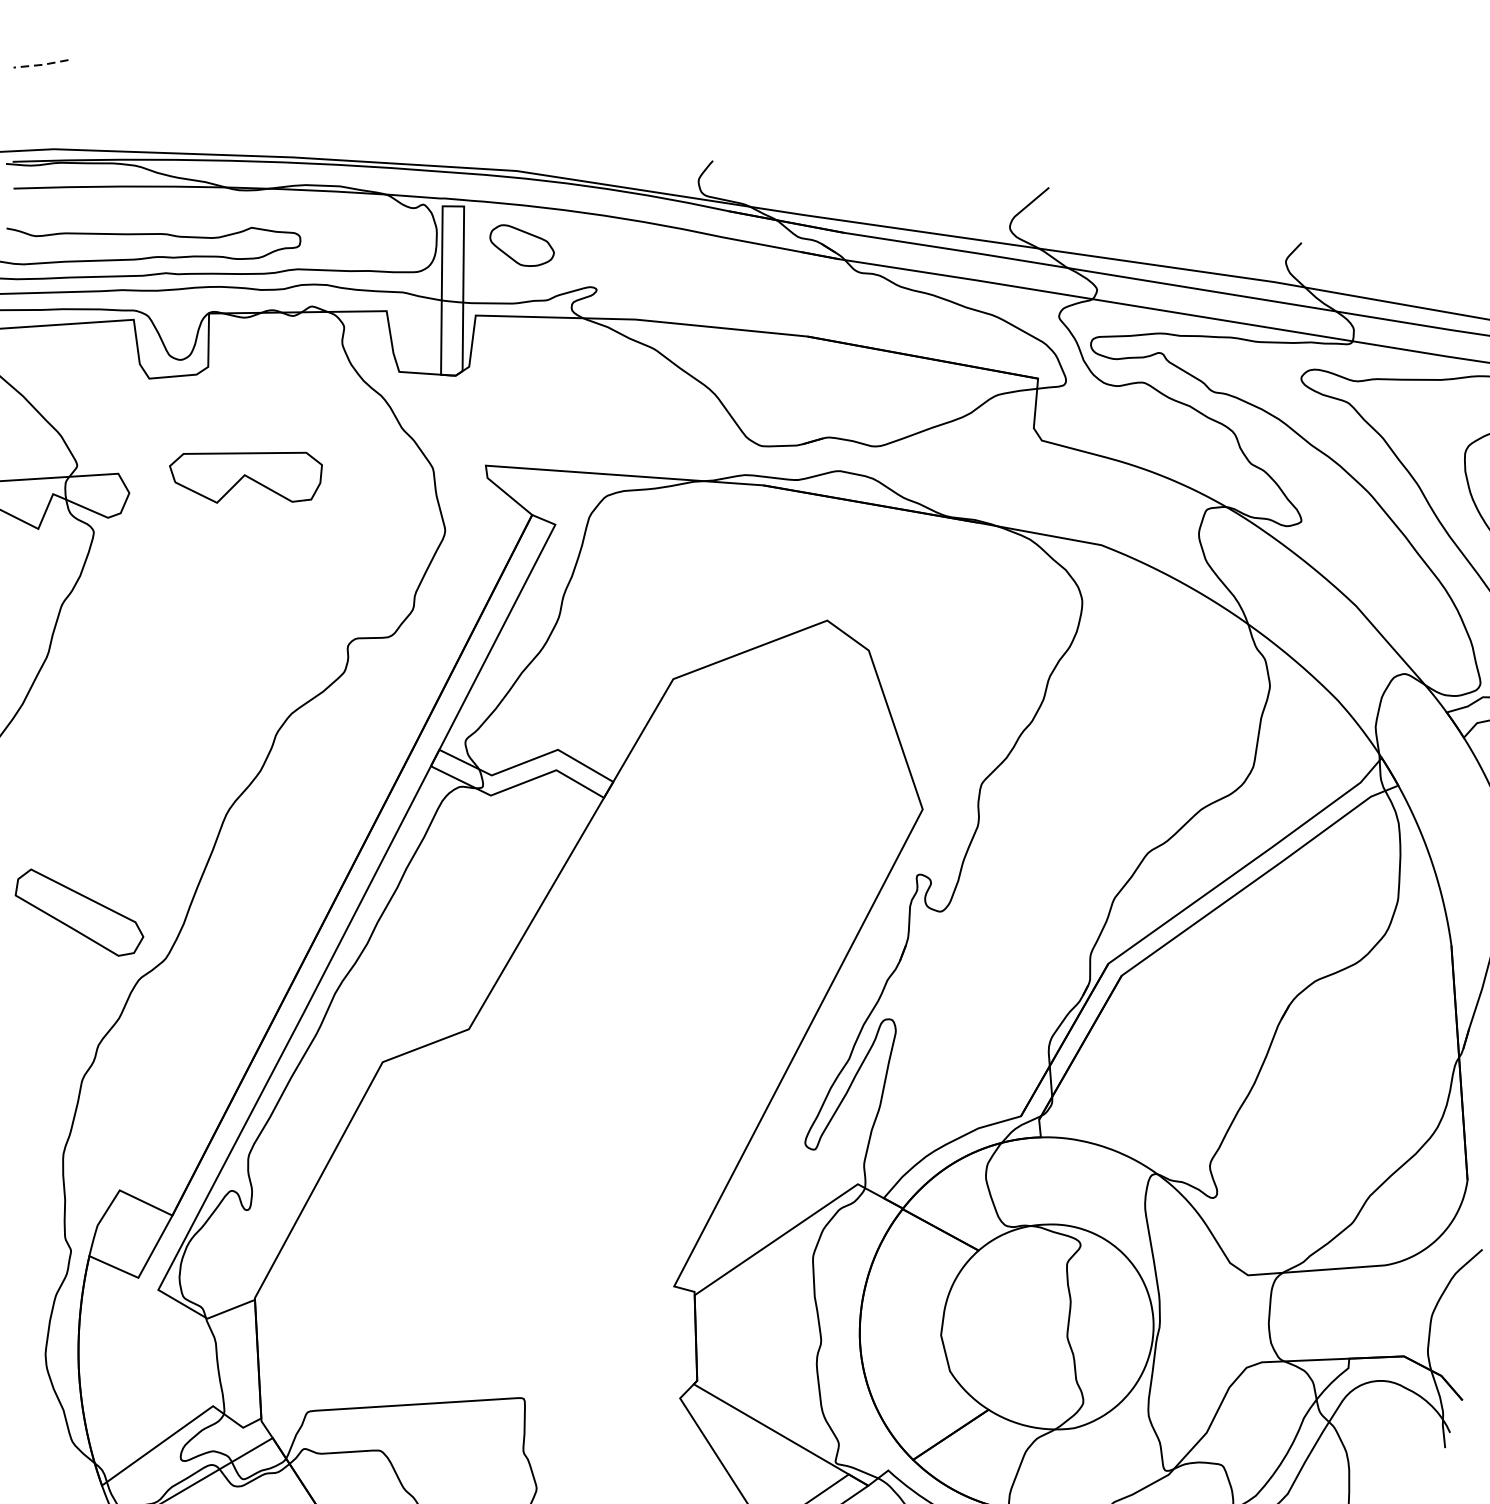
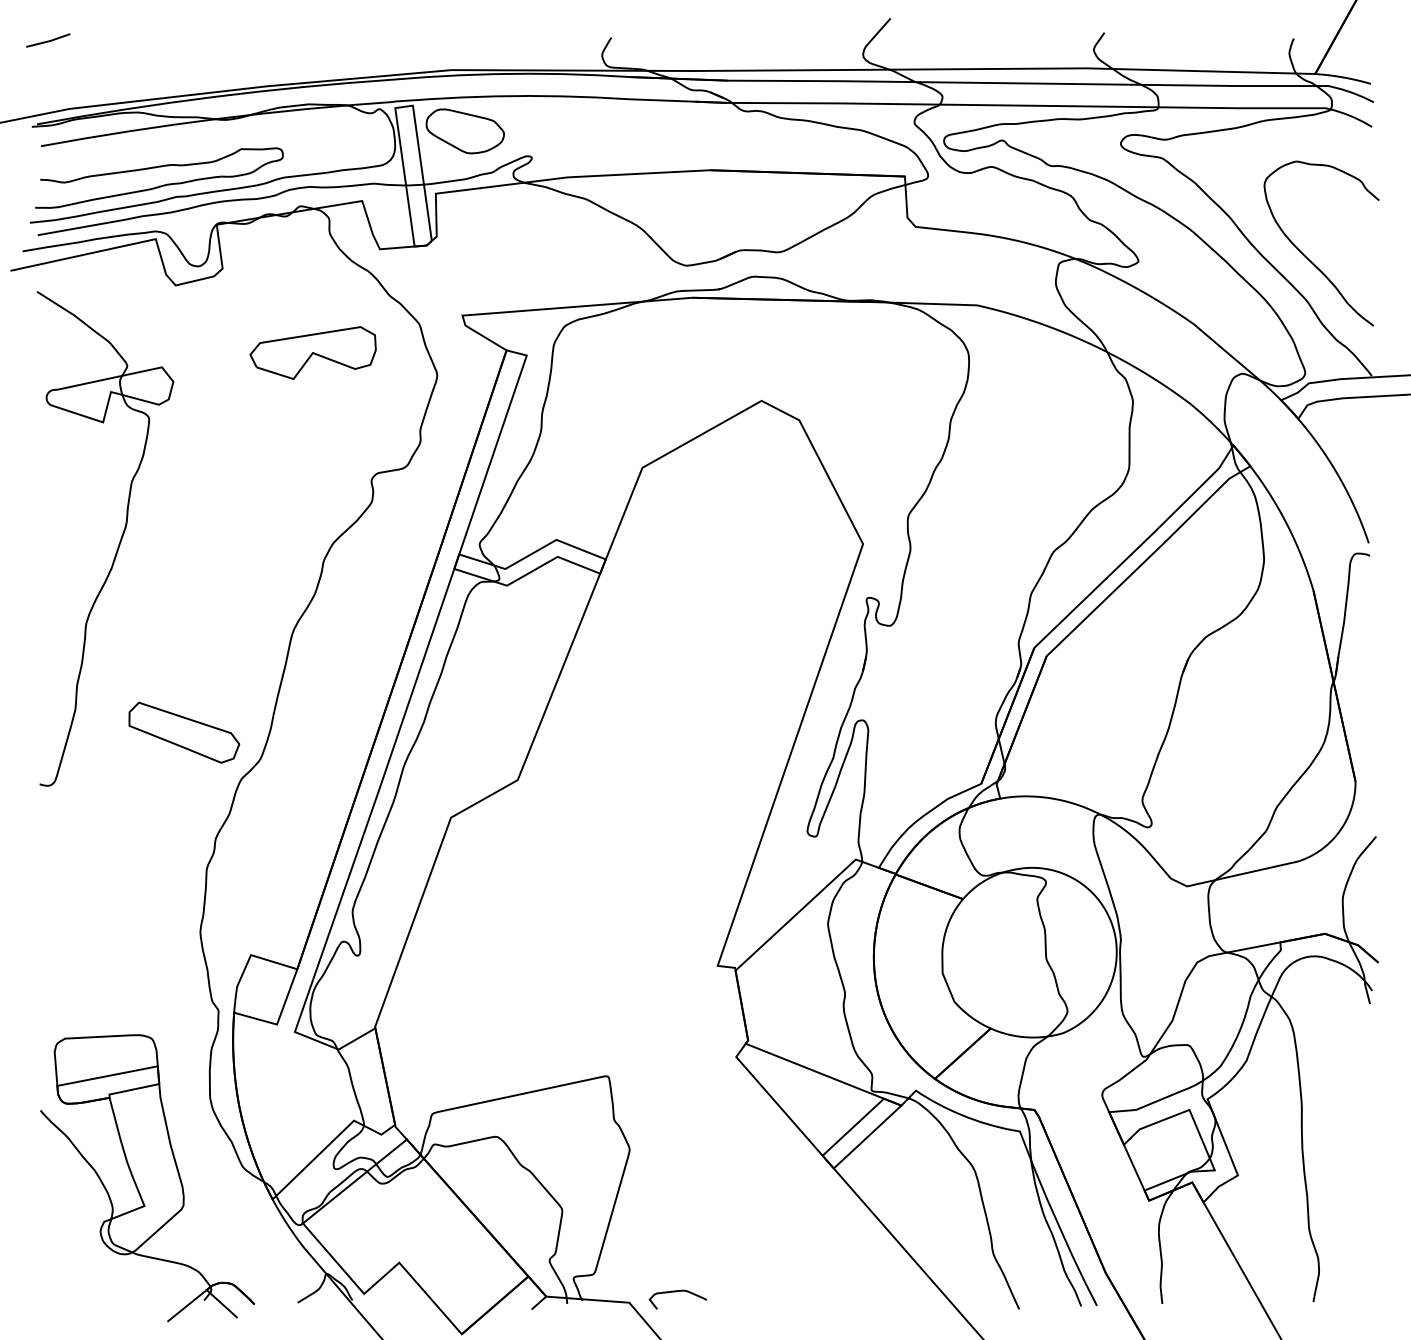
line: (42, 65) -> (49, 41), dashed -> solid
part: (521, 246) -> (464, 131), size x1.43
part: (244, 474) -> (312, 352), moved

